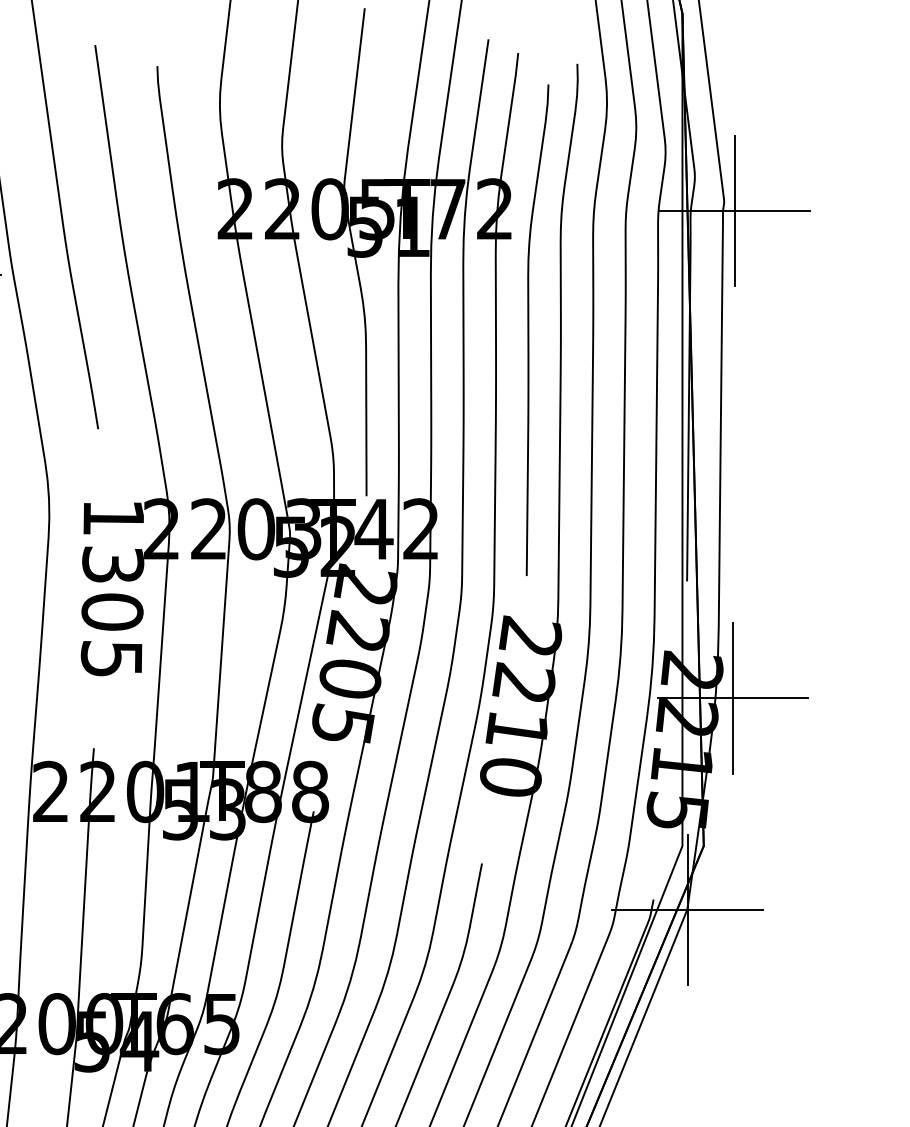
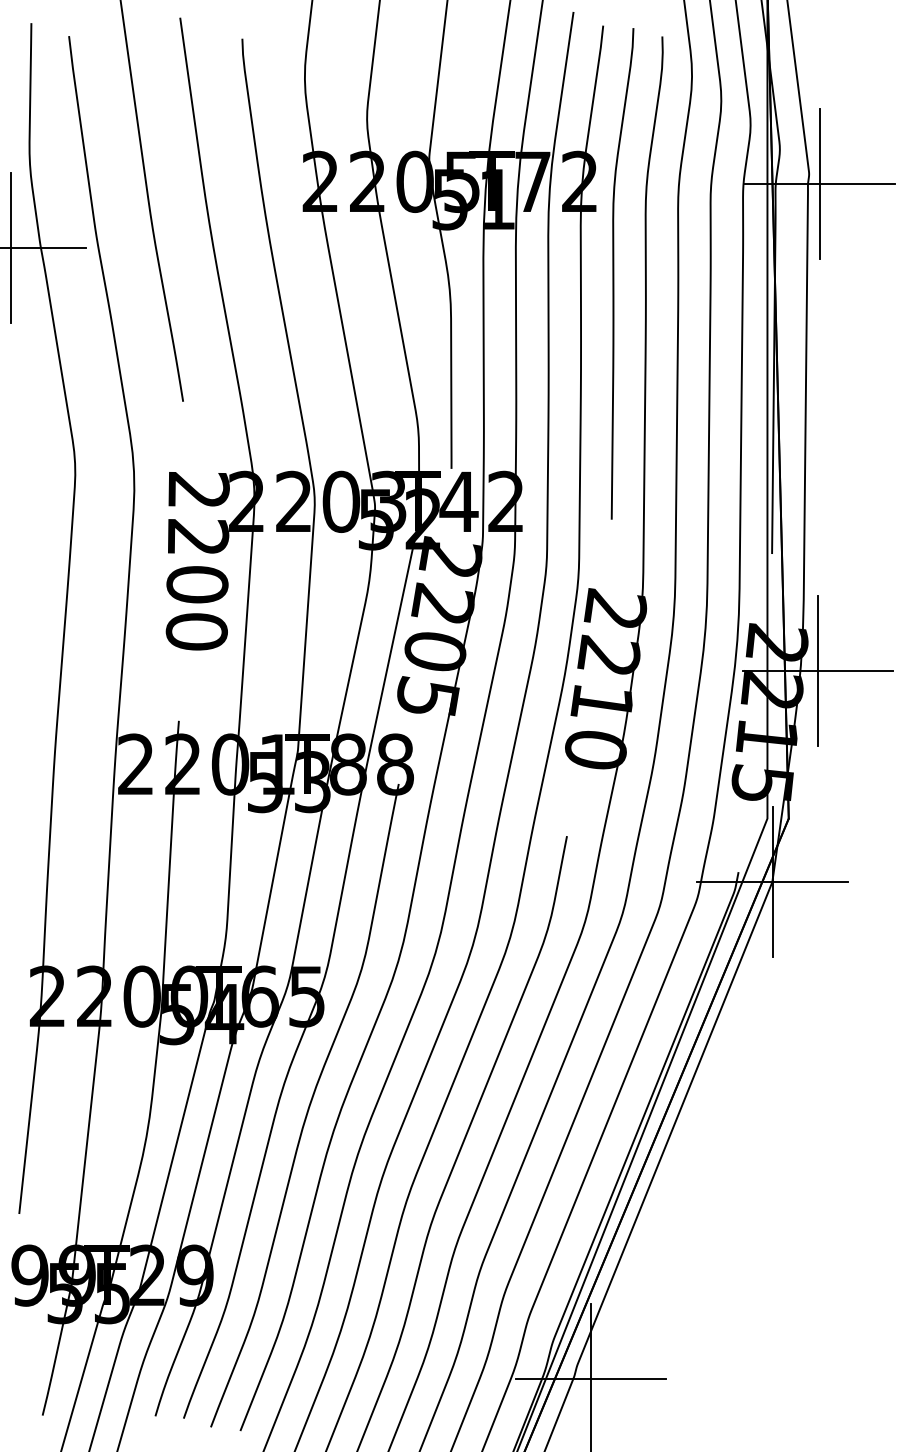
curve: (529, 329) -> (614, 273), moved
text: (112, 588) -> (197, 561), 1305 -> 2200

